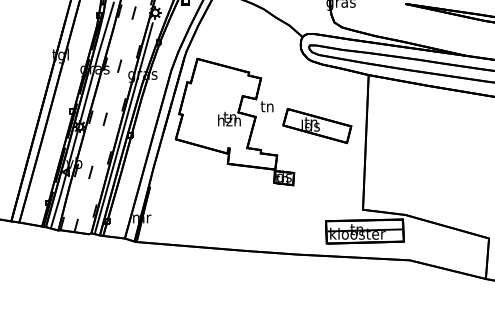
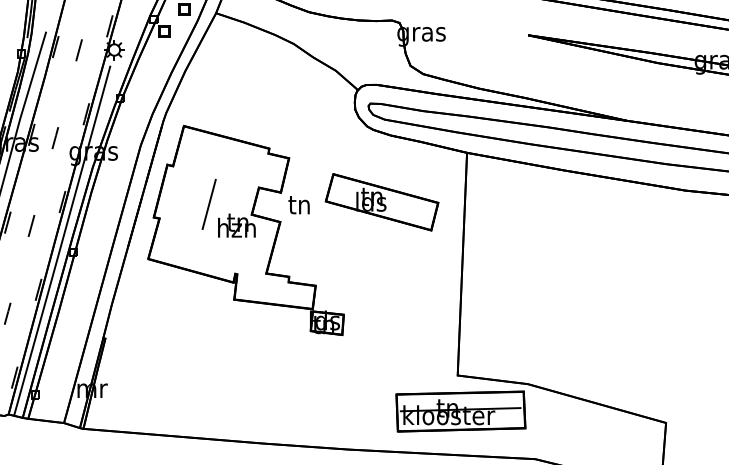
line: (212, 106) -> (208, 204), added
part: (317, 126) -> (382, 203), moved

